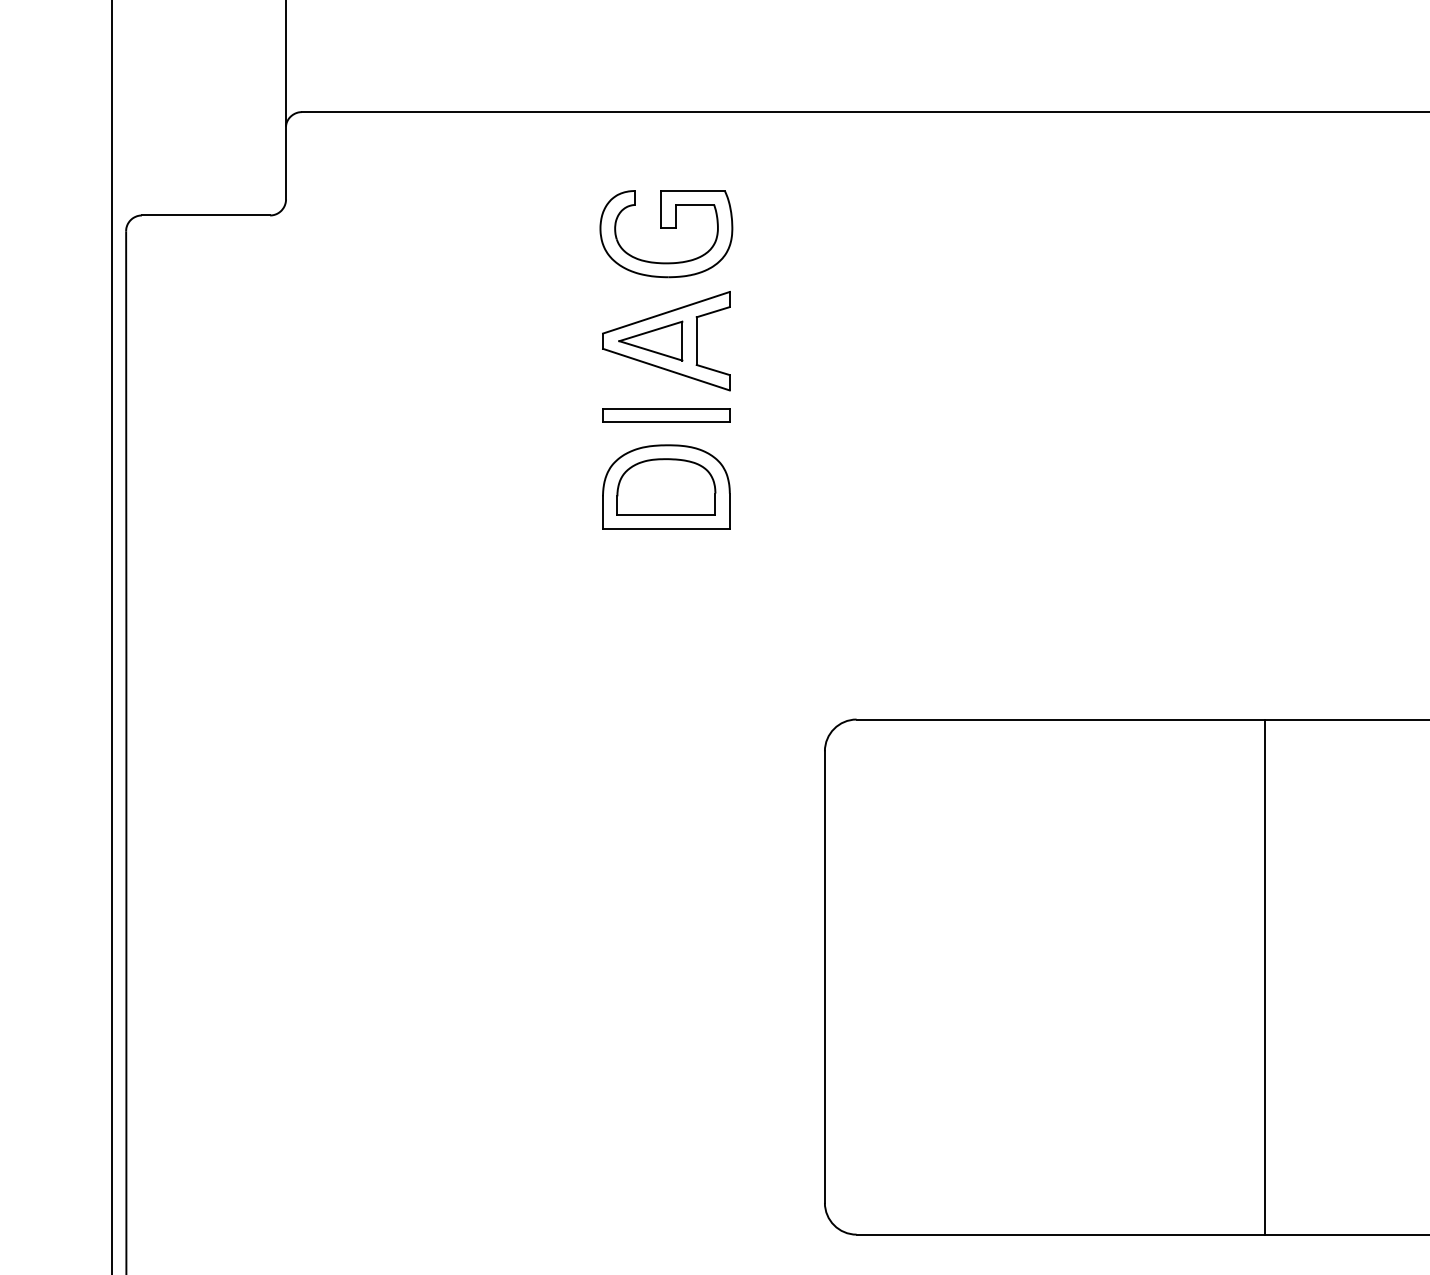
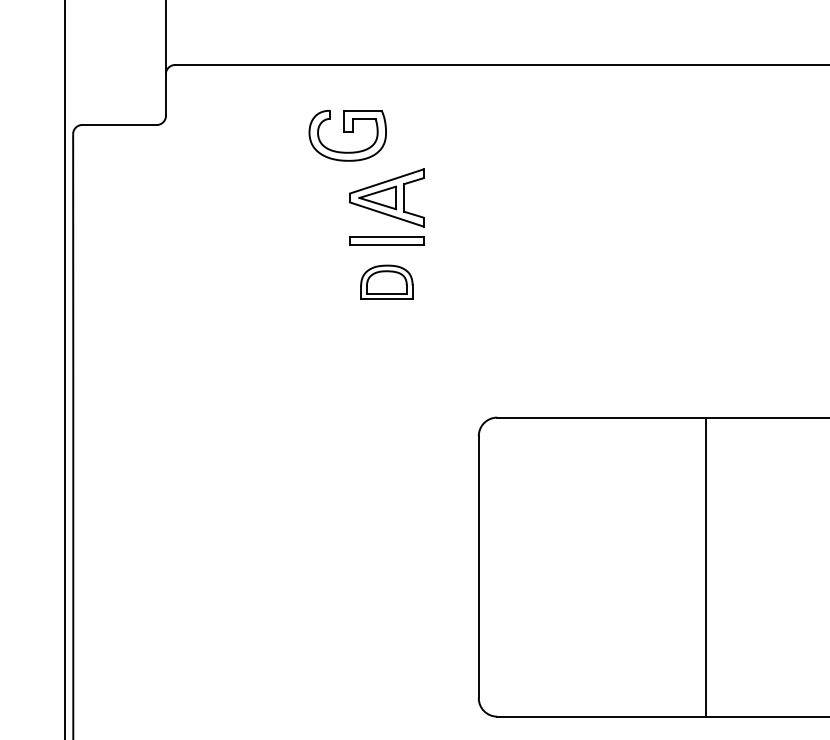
part: (665, 233) -> (347, 135), moved
part: (665, 486) -> (386, 282), size x0.7
line: (1265, 975) -> (706, 566), moved

